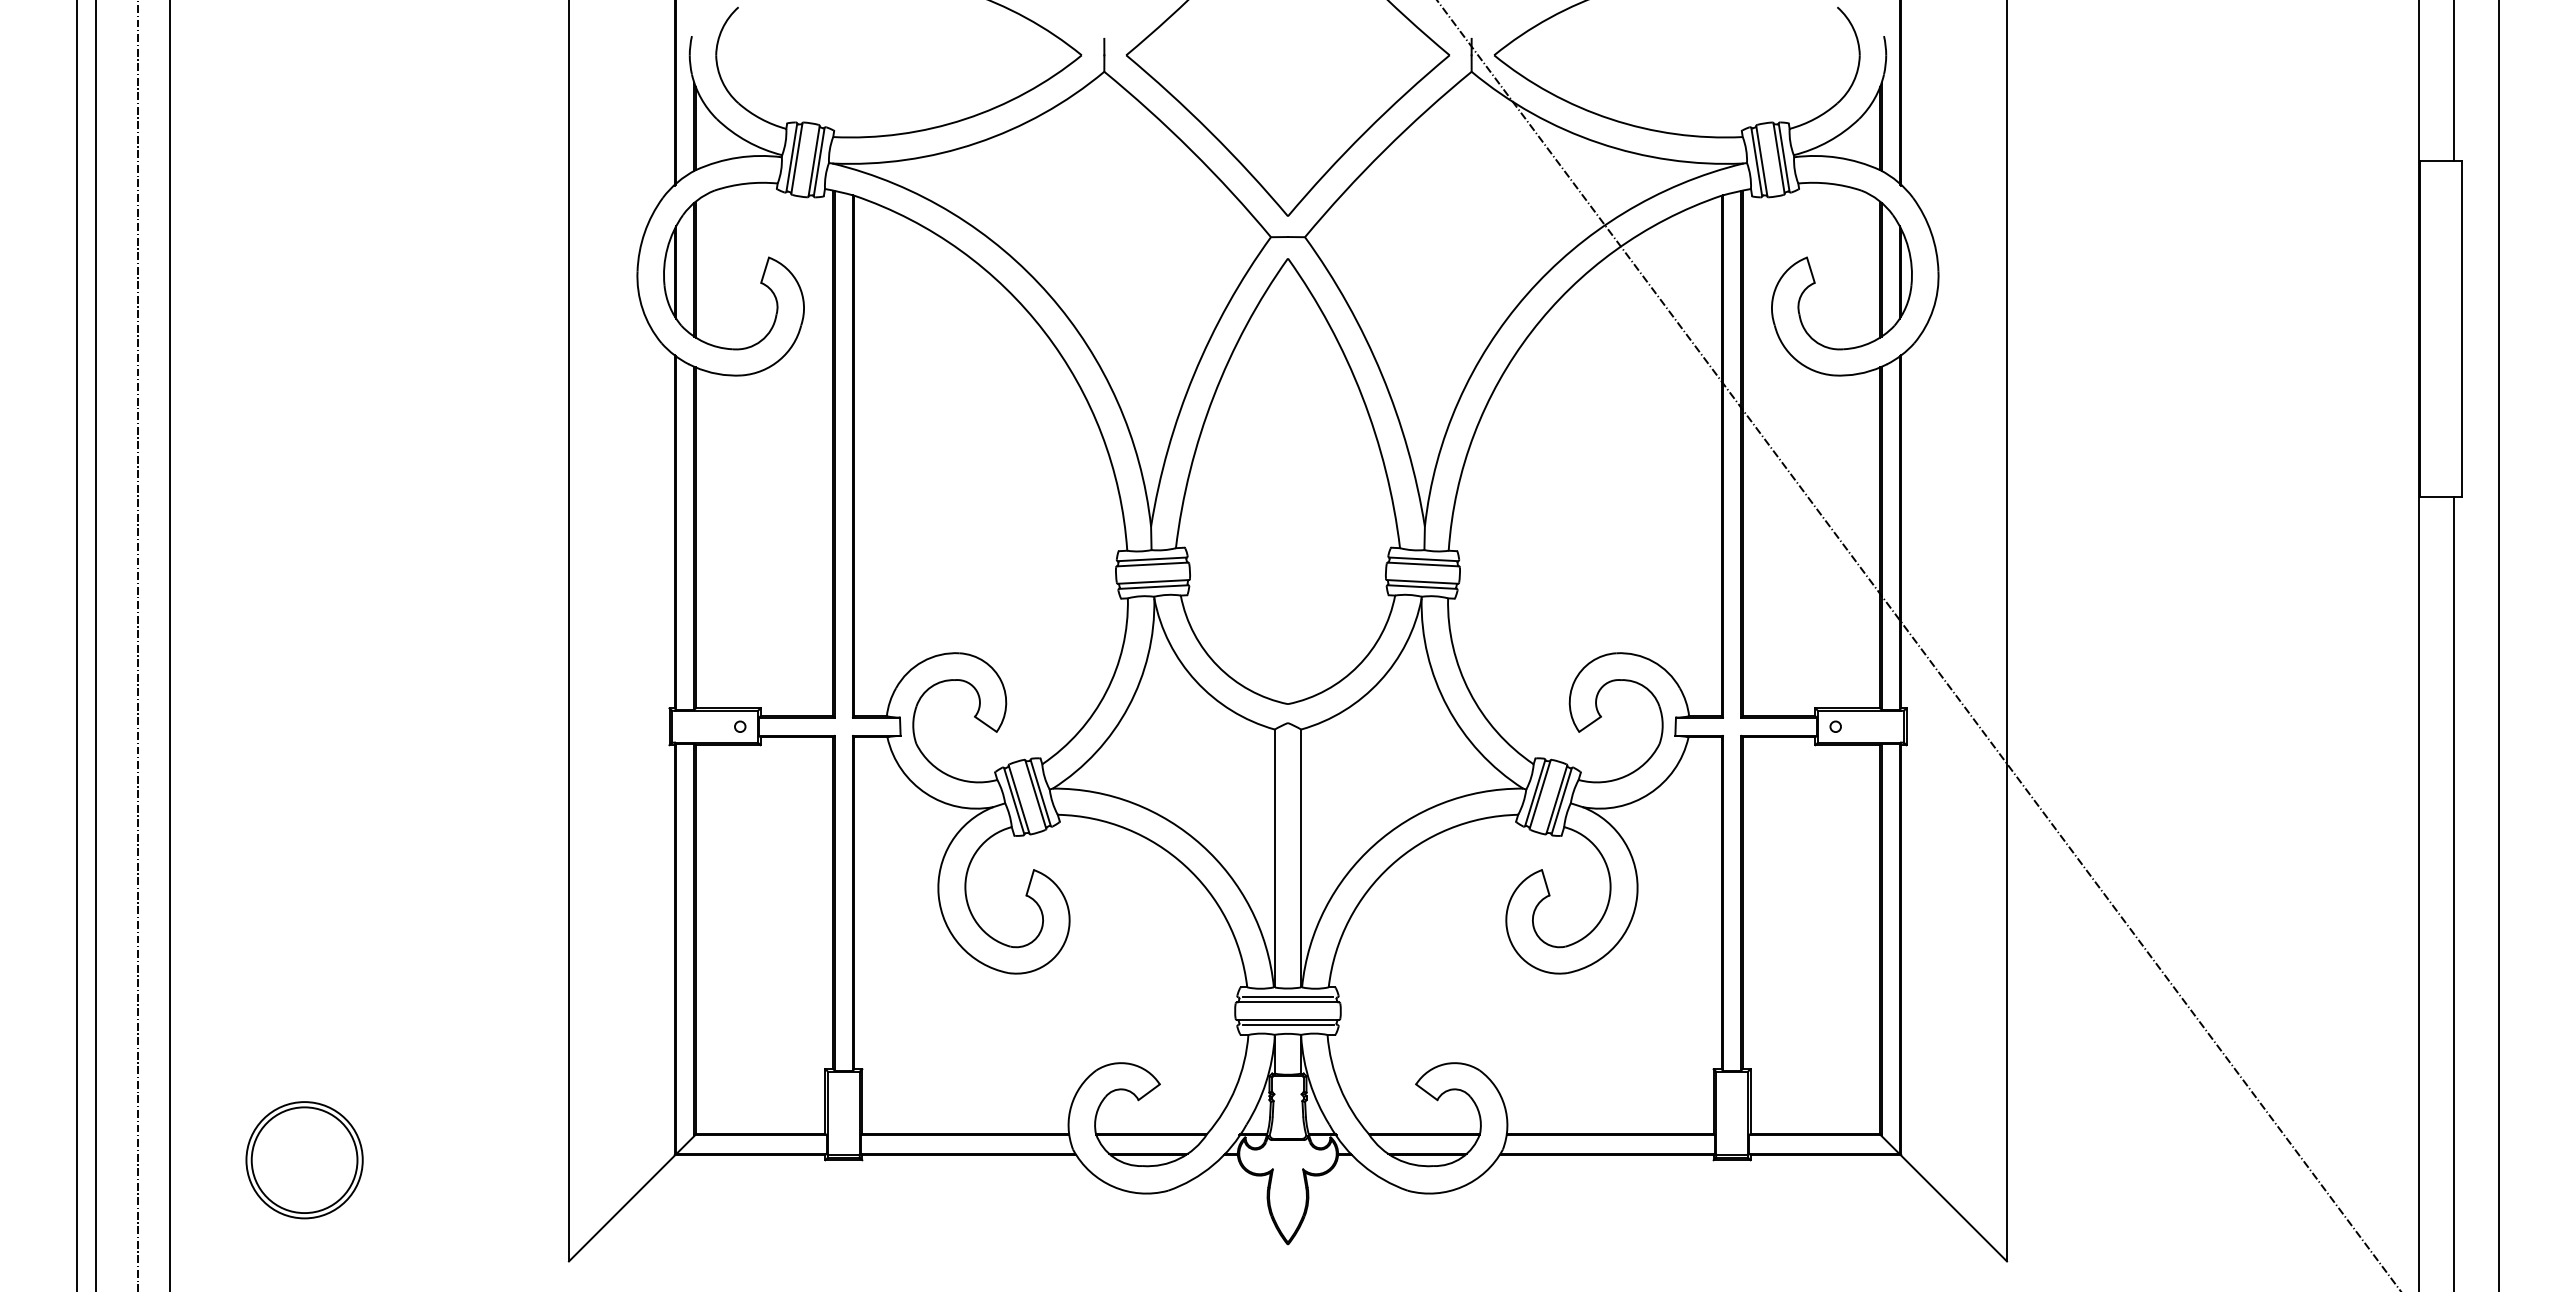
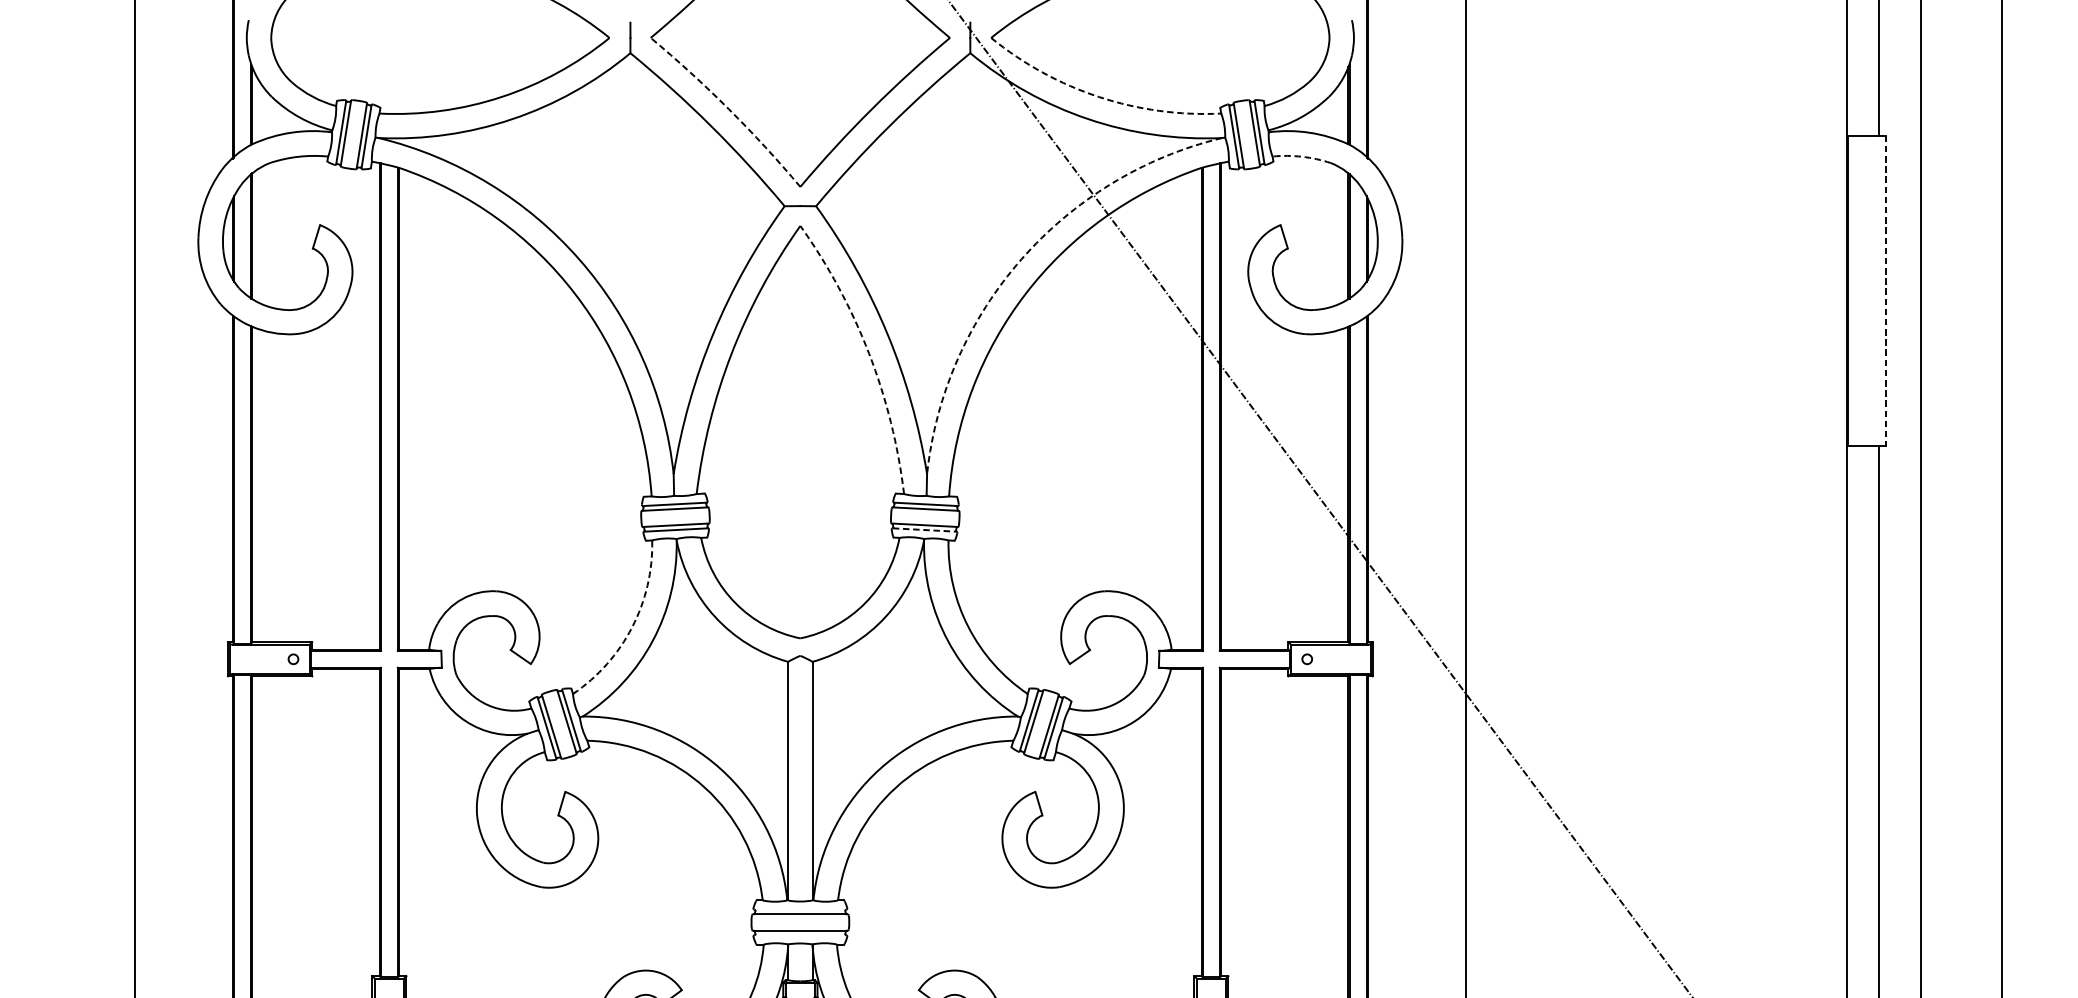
arc: (1610, 119) -> (1098, 97), solid -> dashed
arc: (1210, 132) -> (728, 109), solid -> dashed
arc: (1830, 183) -> (1302, 156), solid -> dashed
arc: (1526, 294) -> (1021, 259), solid -> dashed
line: (2461, 328) -> (1886, 290), solid -> dashed
arc: (1362, 396) -> (869, 353), solid -> dashed
line: (1422, 587) -> (924, 530), solid -> dashed
arc: (1106, 692) -> (632, 627), solid -> dashed
line: (1287, 997) -> (799, 909), removed
line: (1288, 1025) -> (800, 935), removed

